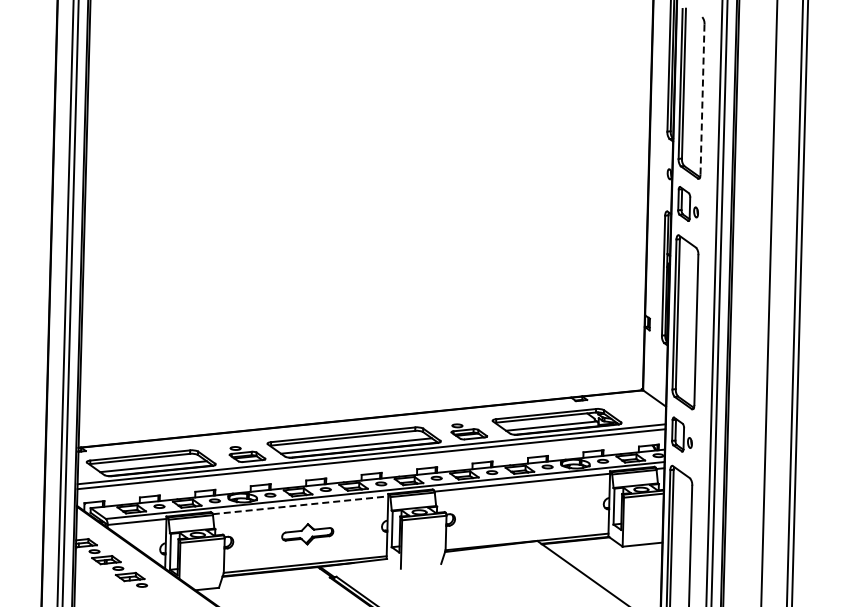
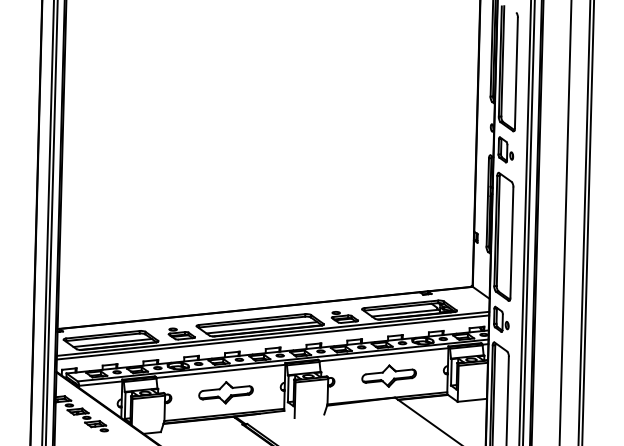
line: (702, 99) -> (516, 72), dashed -> solid
line: (301, 505) -> (221, 371), dashed -> solid
part: (529, 511) -> (389, 375), added
part: (307, 533) -> (225, 392), size x1.43

